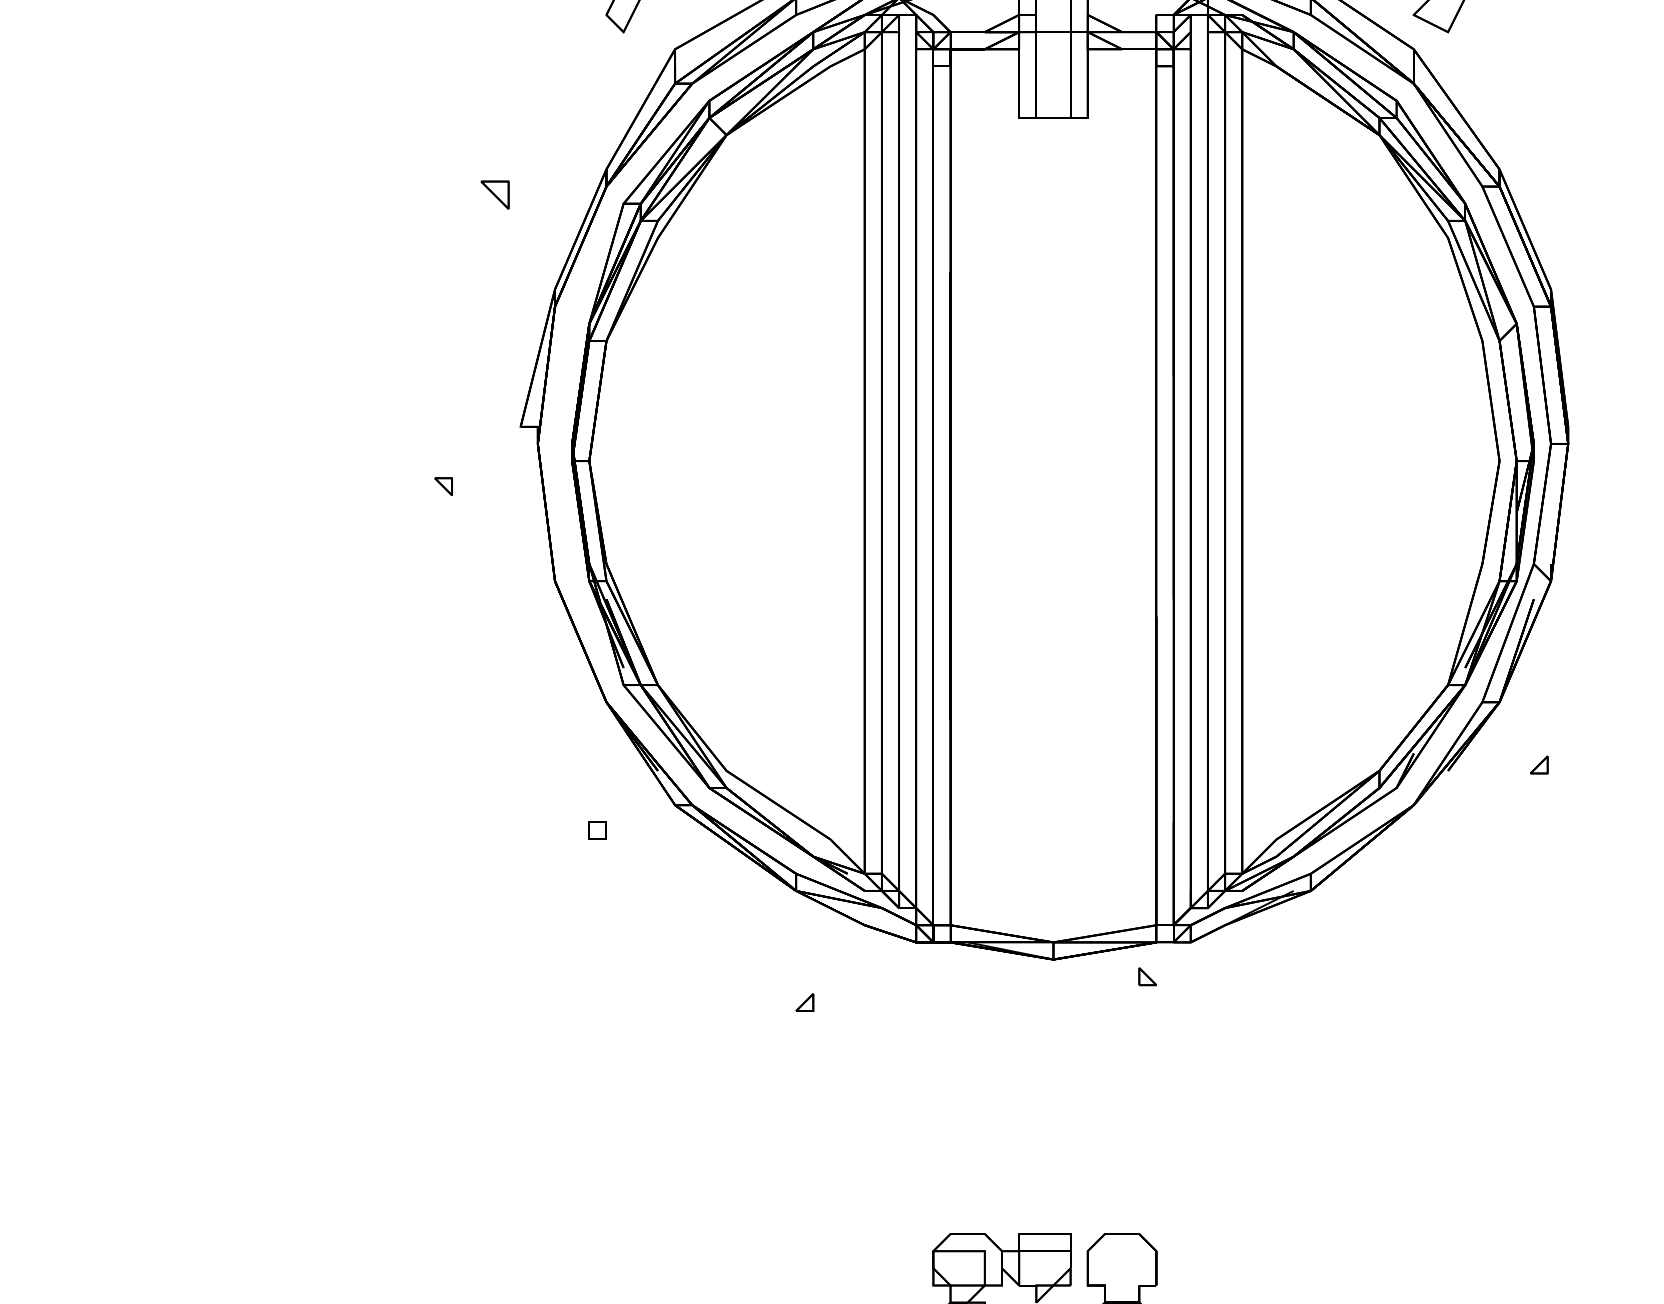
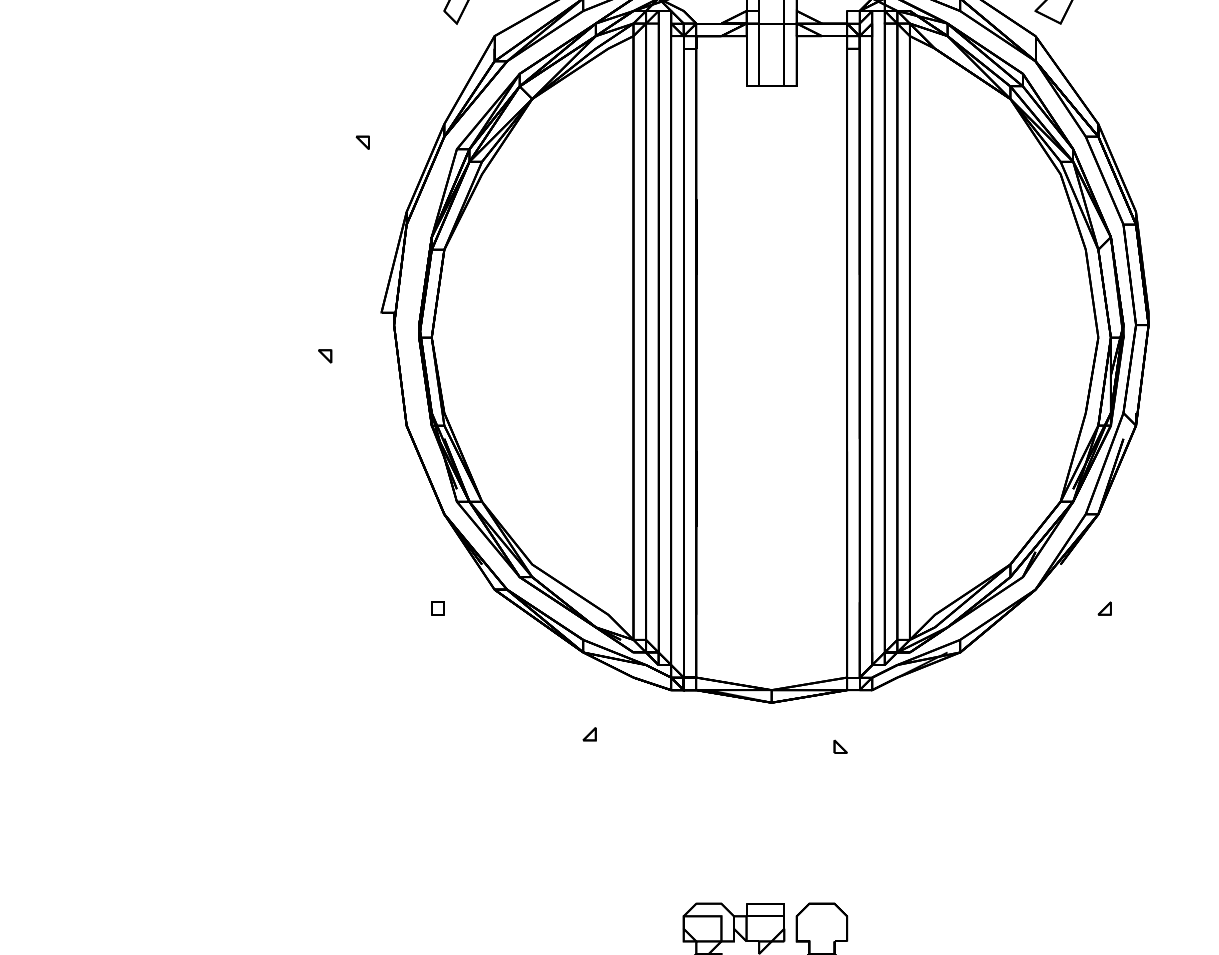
part: (494, 194) -> (362, 142), size x0.62
part: (1539, 764) -> (1104, 608), moved
part: (1147, 976) -> (840, 746), moved

